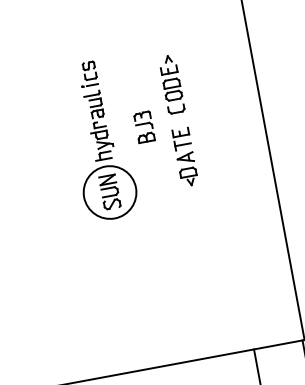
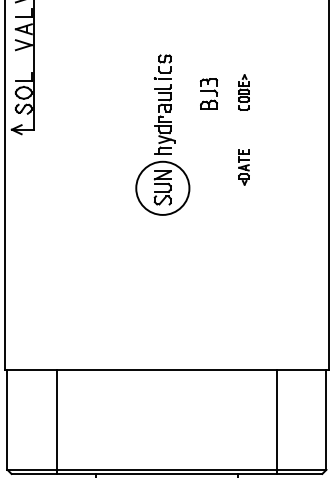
part: (171, 84) -> (243, 92), size x0.6
part: (143, 126) -> (208, 93), moved
part: (184, 157) -> (243, 167), size x0.6

